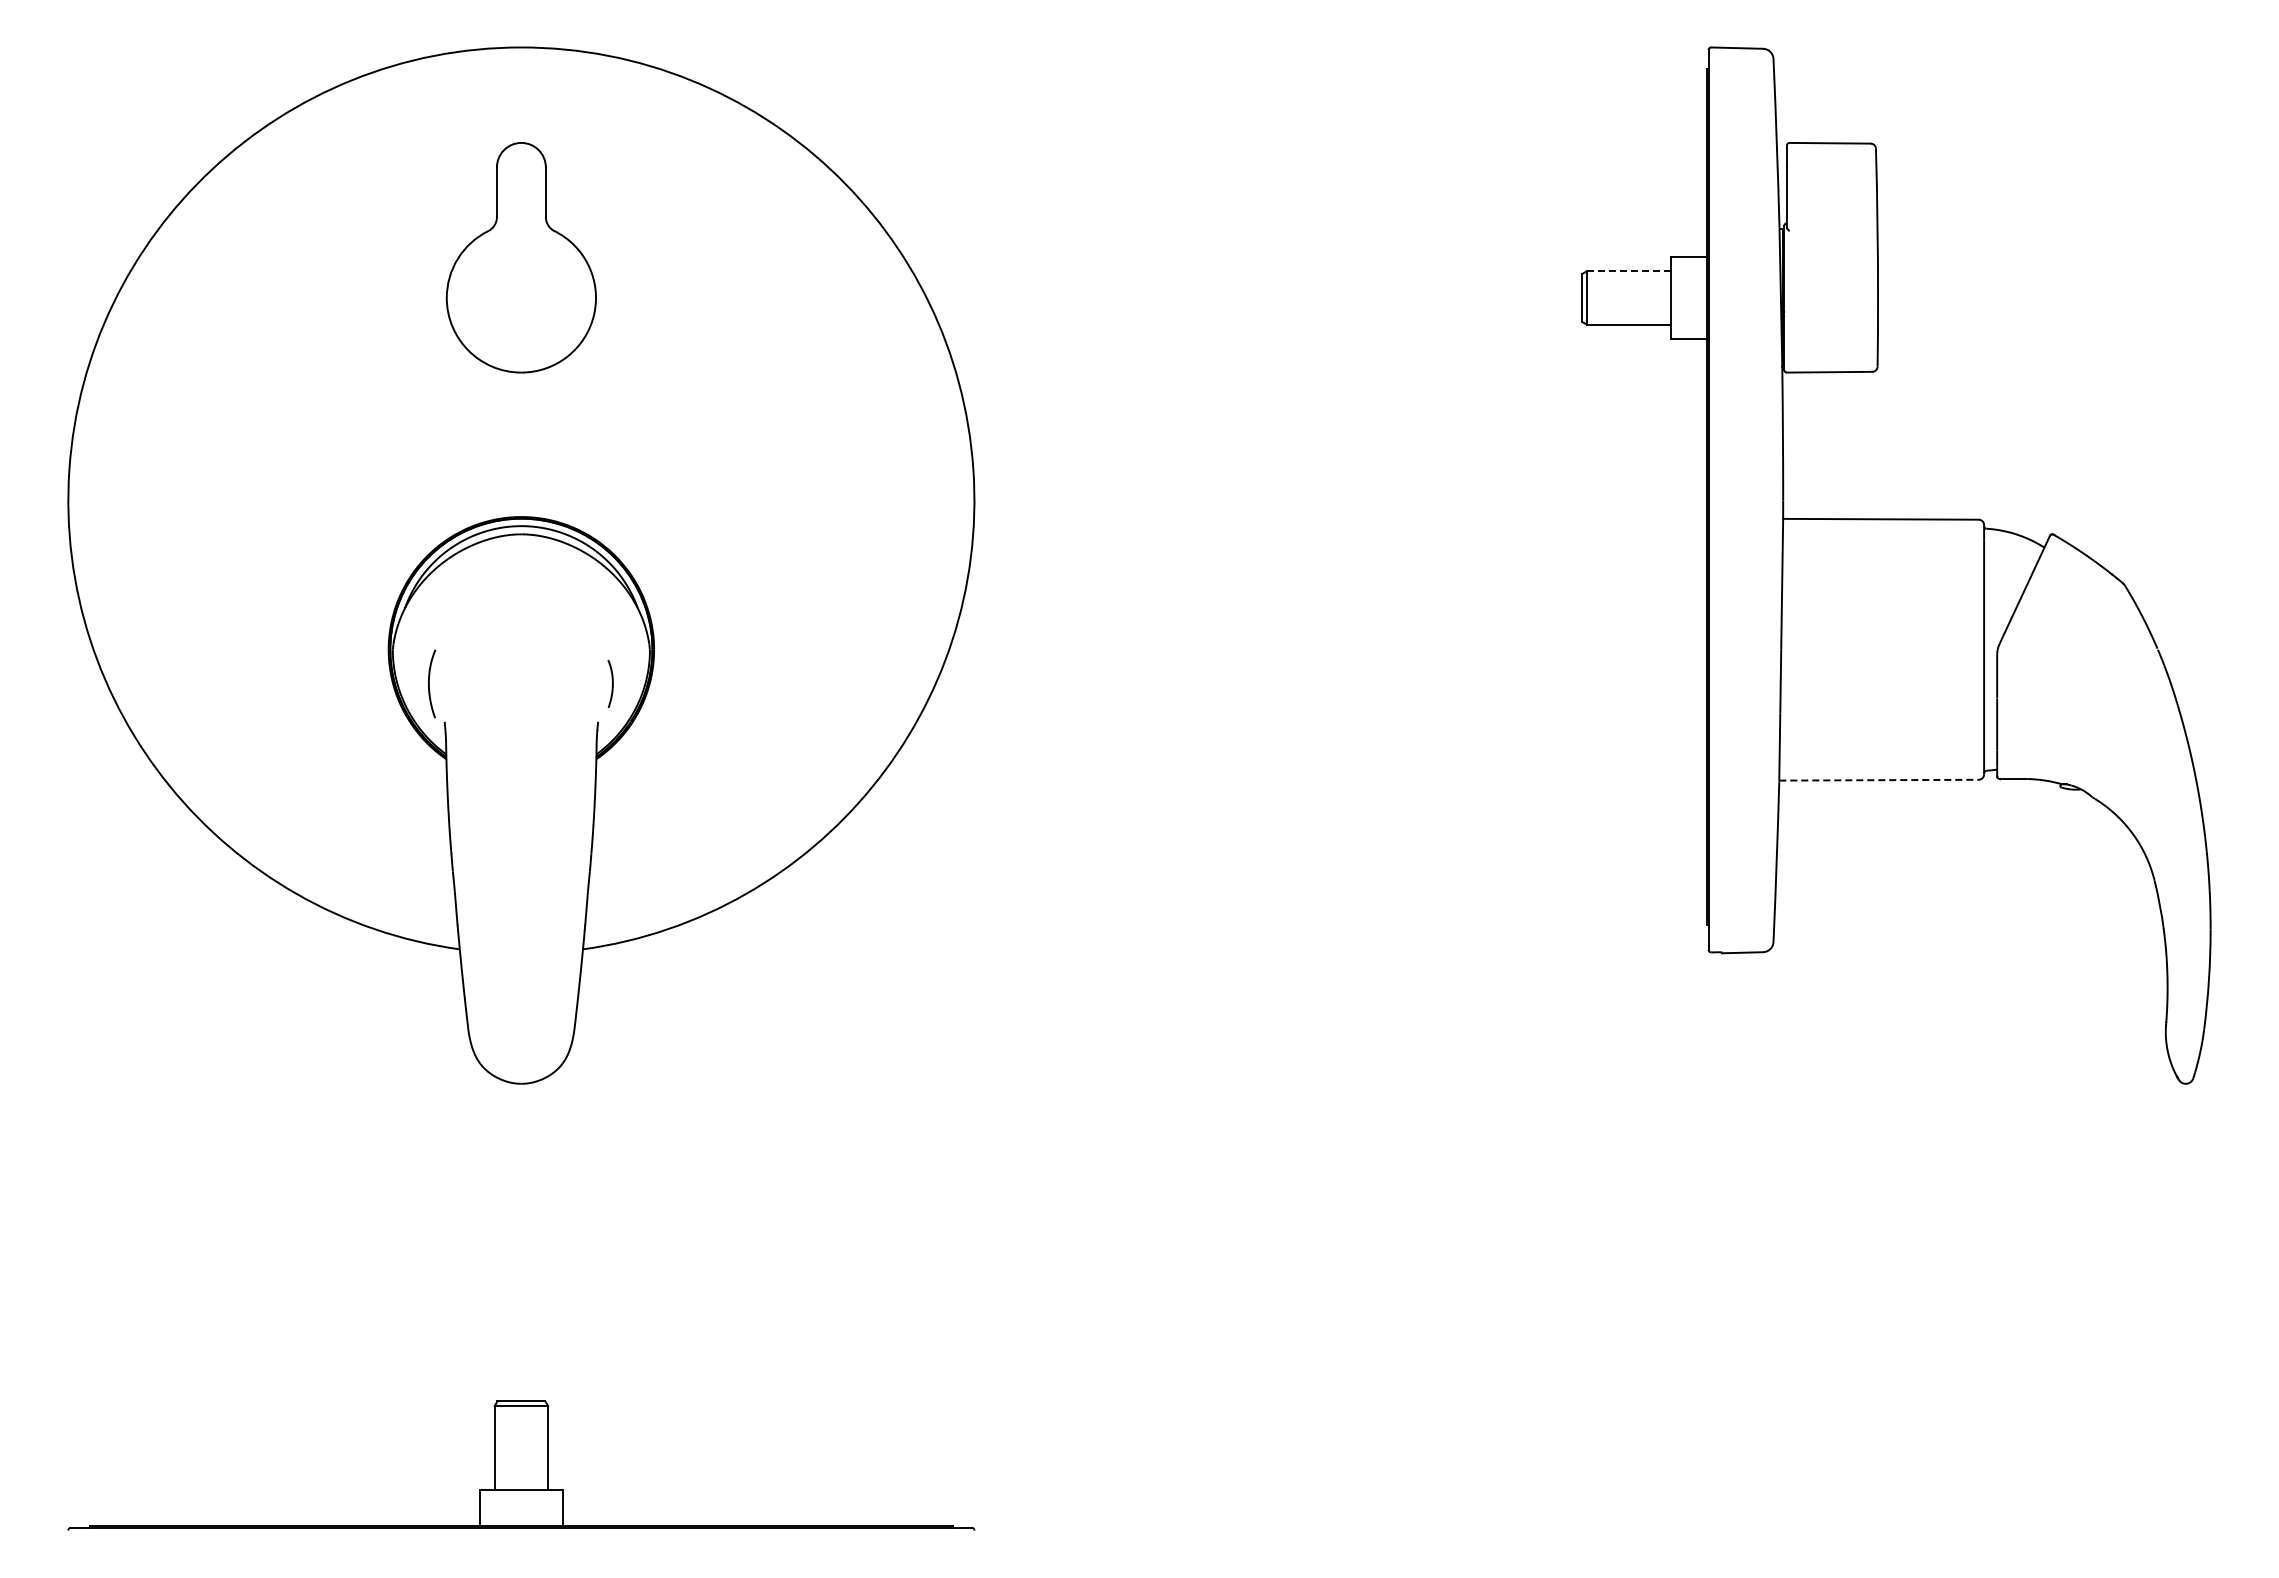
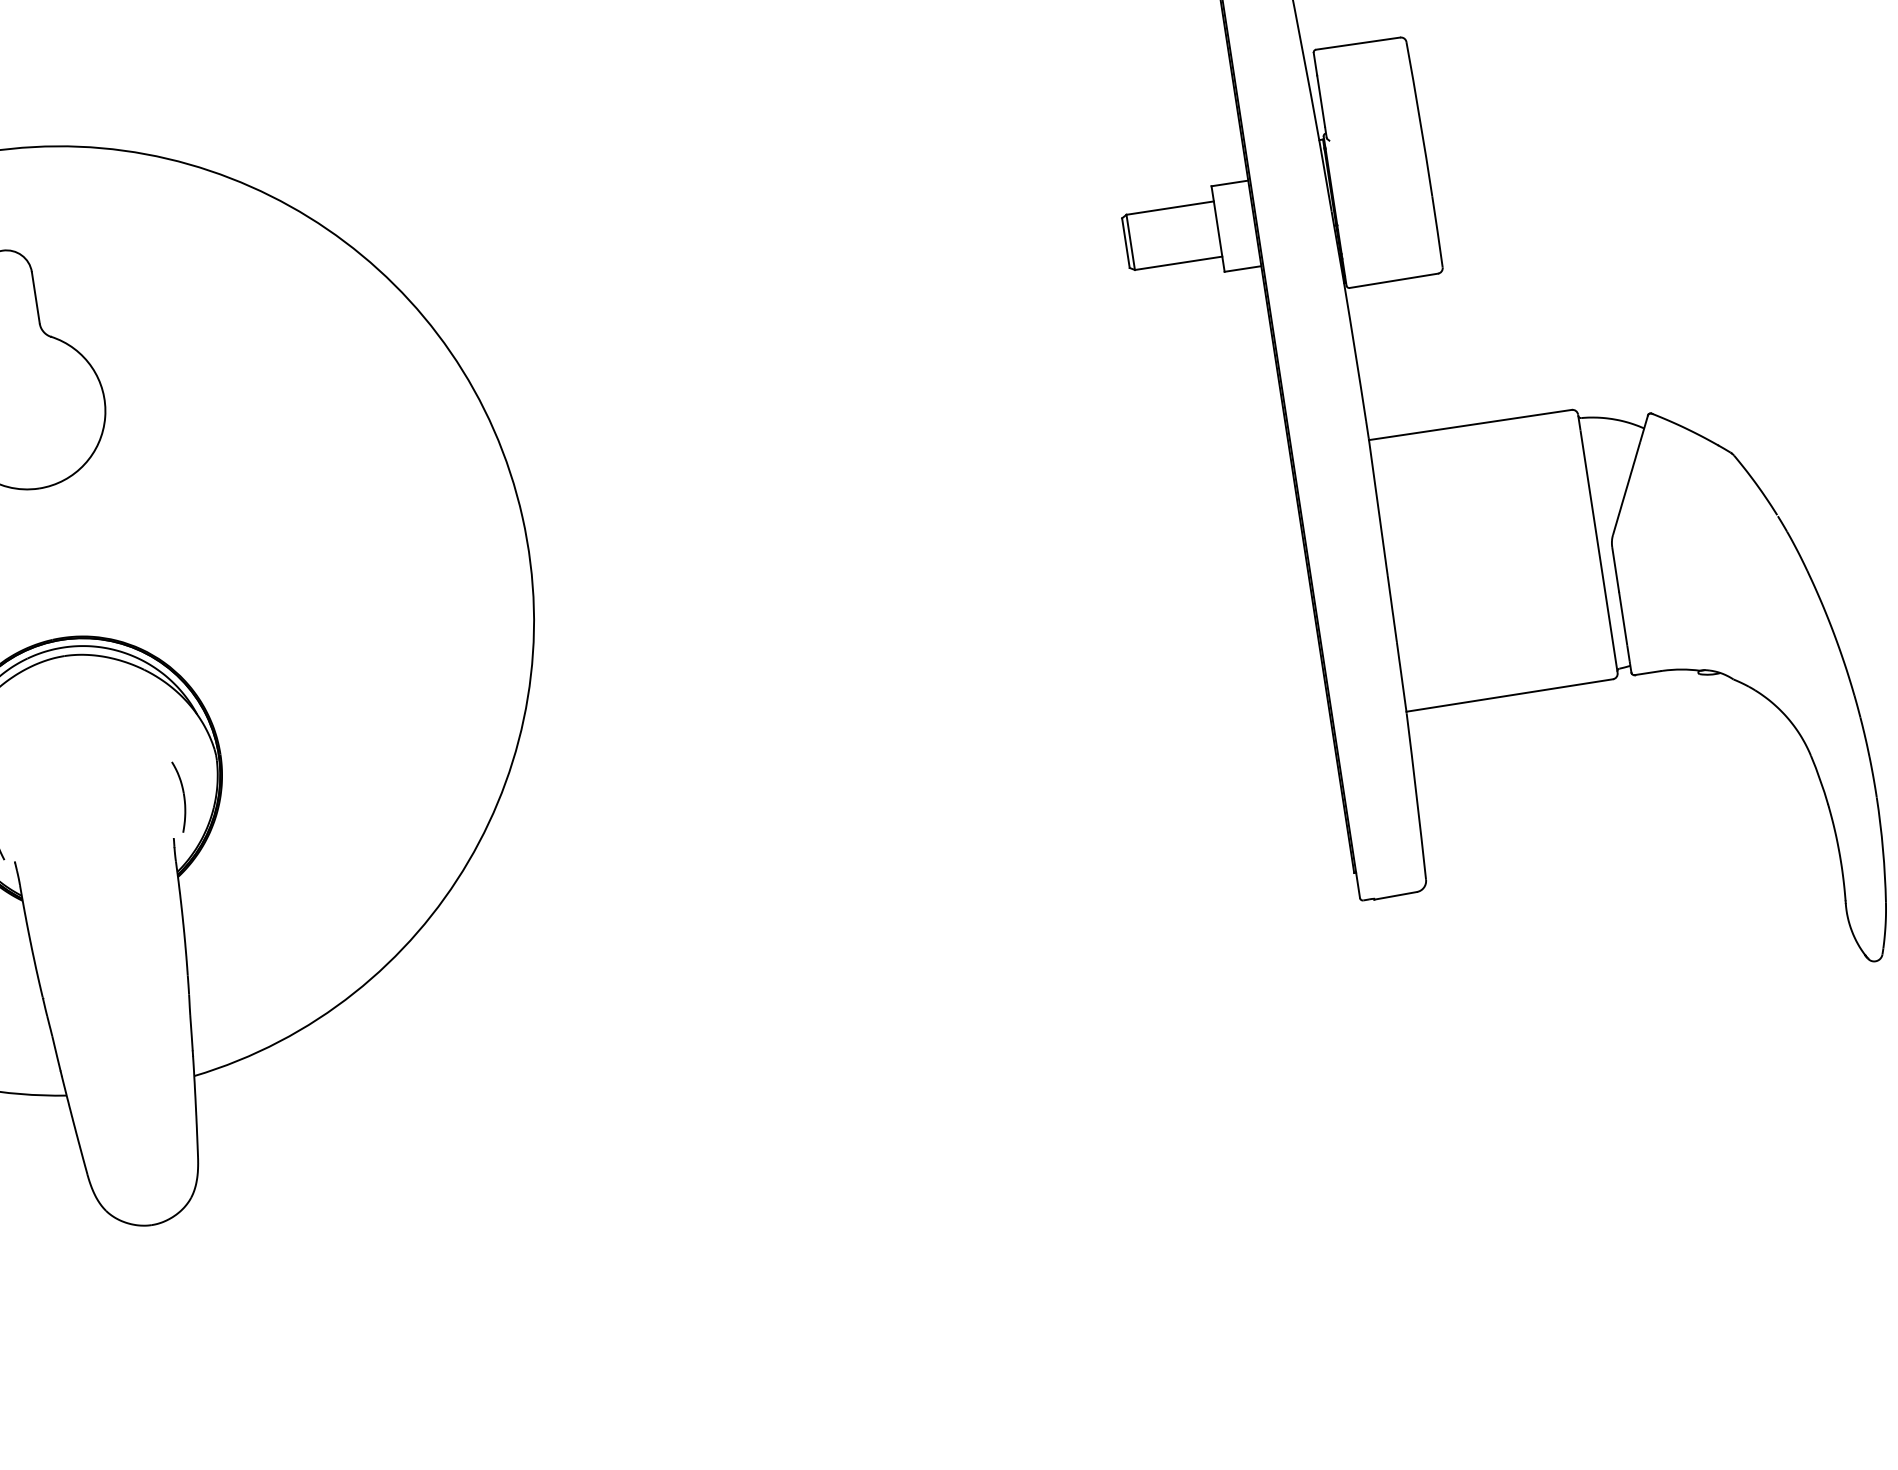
line: (1628, 271) -> (1169, 208), dashed -> solid
part: (610, 683) -> (180, 796), size x1.43
line: (1879, 780) -> (1510, 695), dashed -> solid

